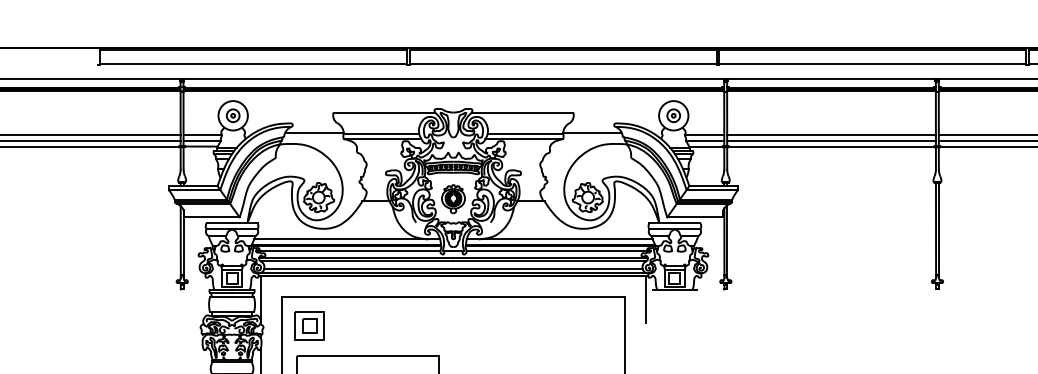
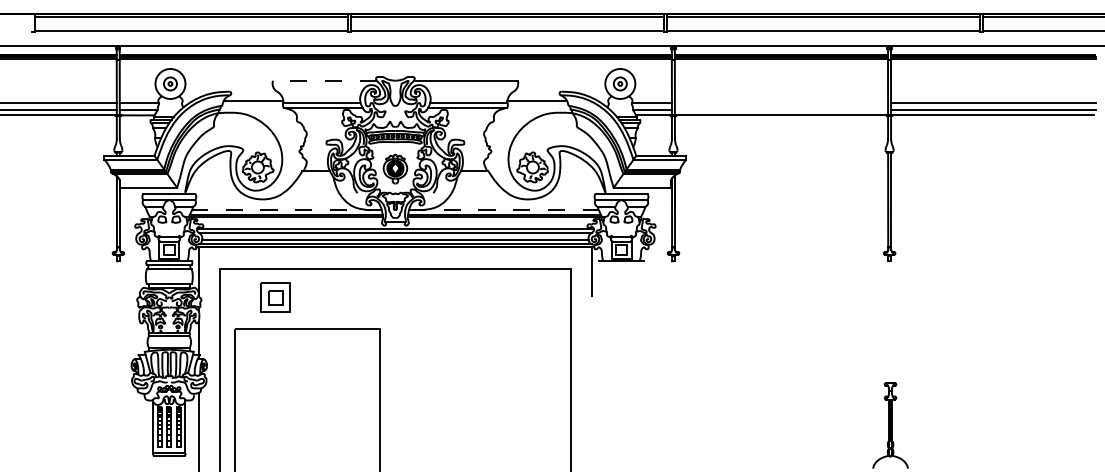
line: (384, 112) -> (324, 80), solid -> dashed
line: (831, 134) -> (781, 103), removed
line: (831, 140) -> (781, 109), removed
line: (346, 239) -> (286, 210), solid -> dashed
line: (559, 239) -> (503, 210), solid -> dashed
line: (348, 250) -> (288, 221), removed
line: (558, 250) -> (502, 221), removed
part: (309, 325) -> (275, 297), moved

